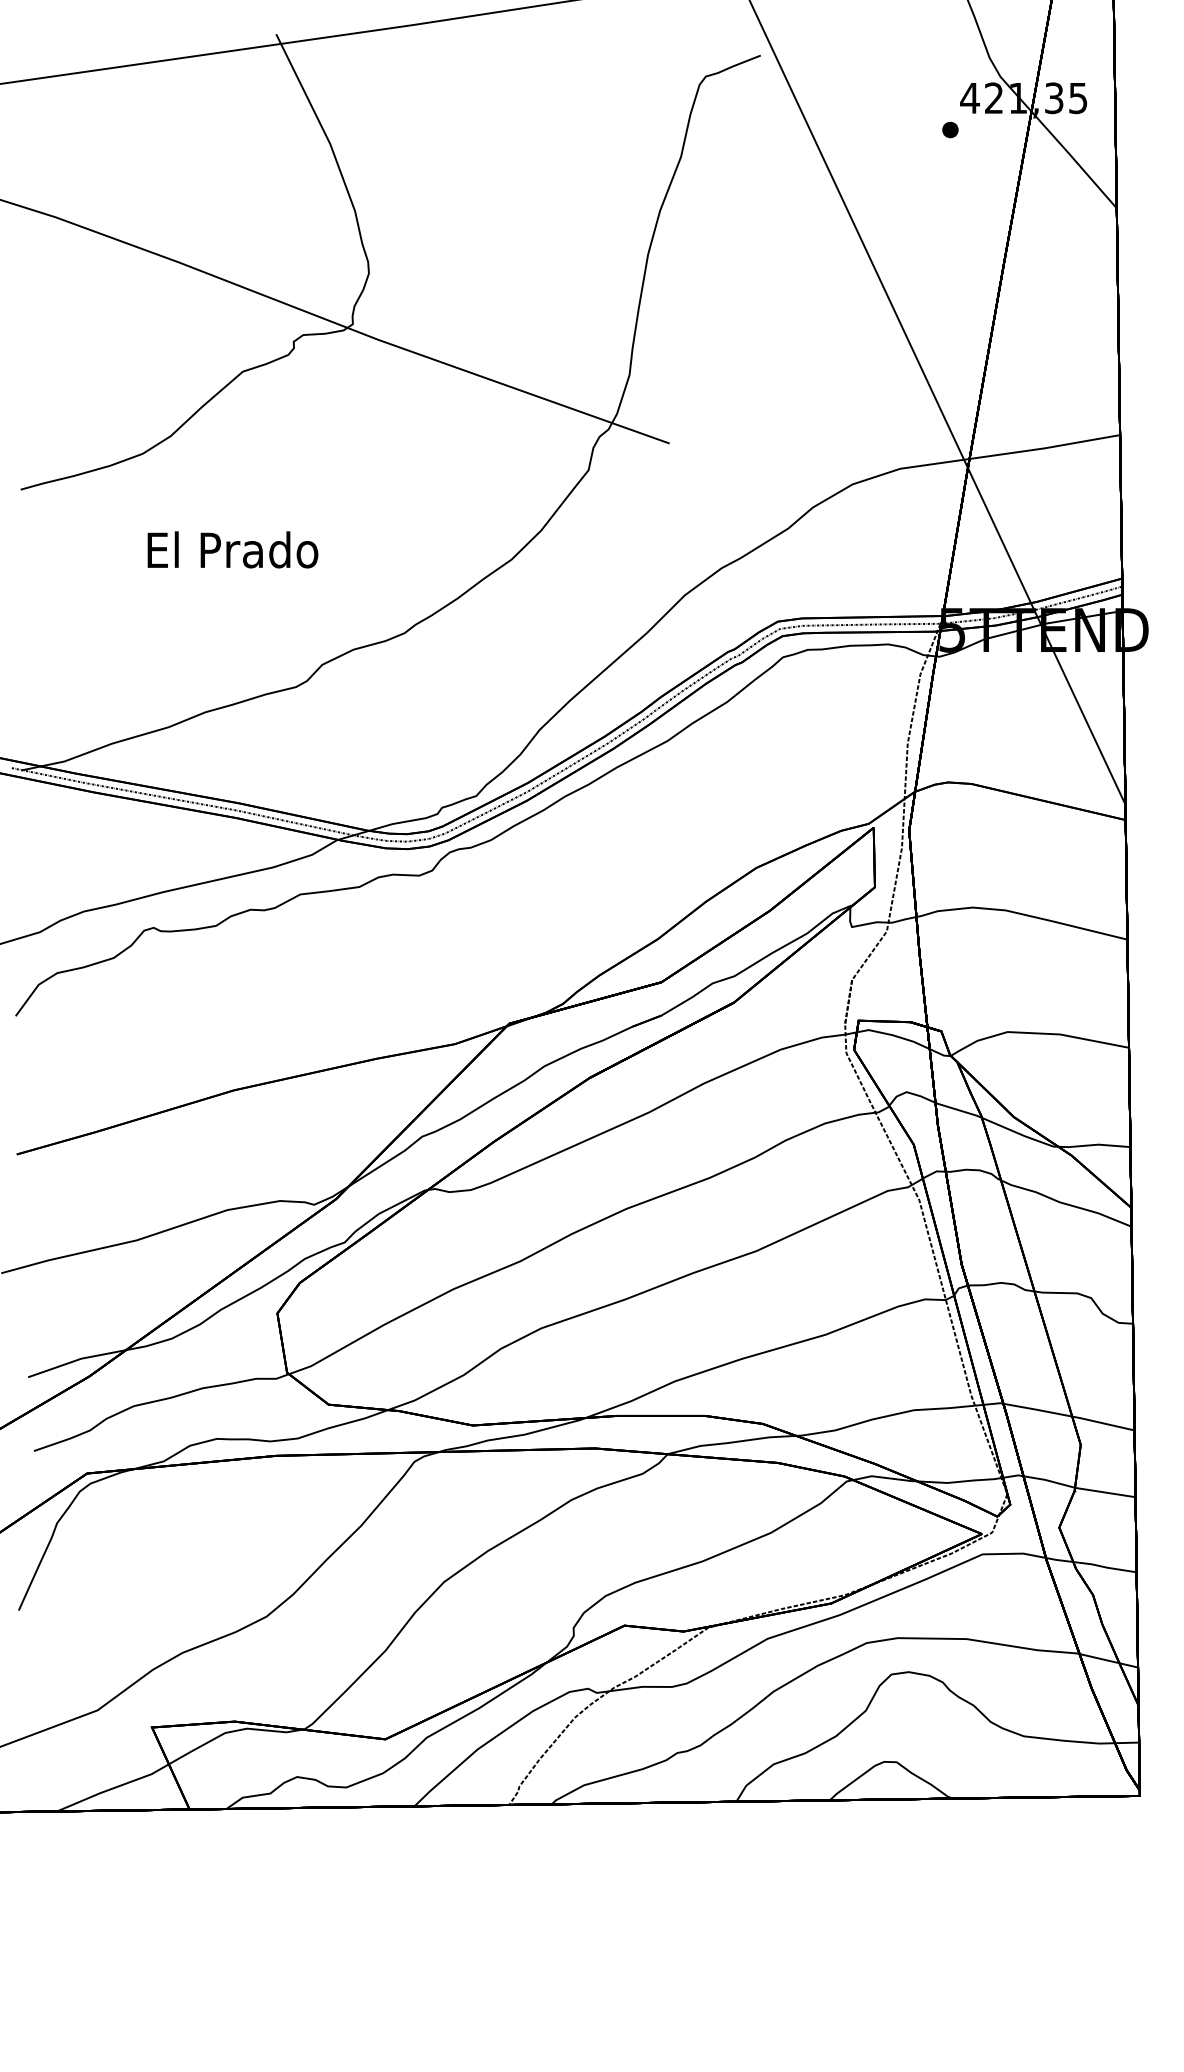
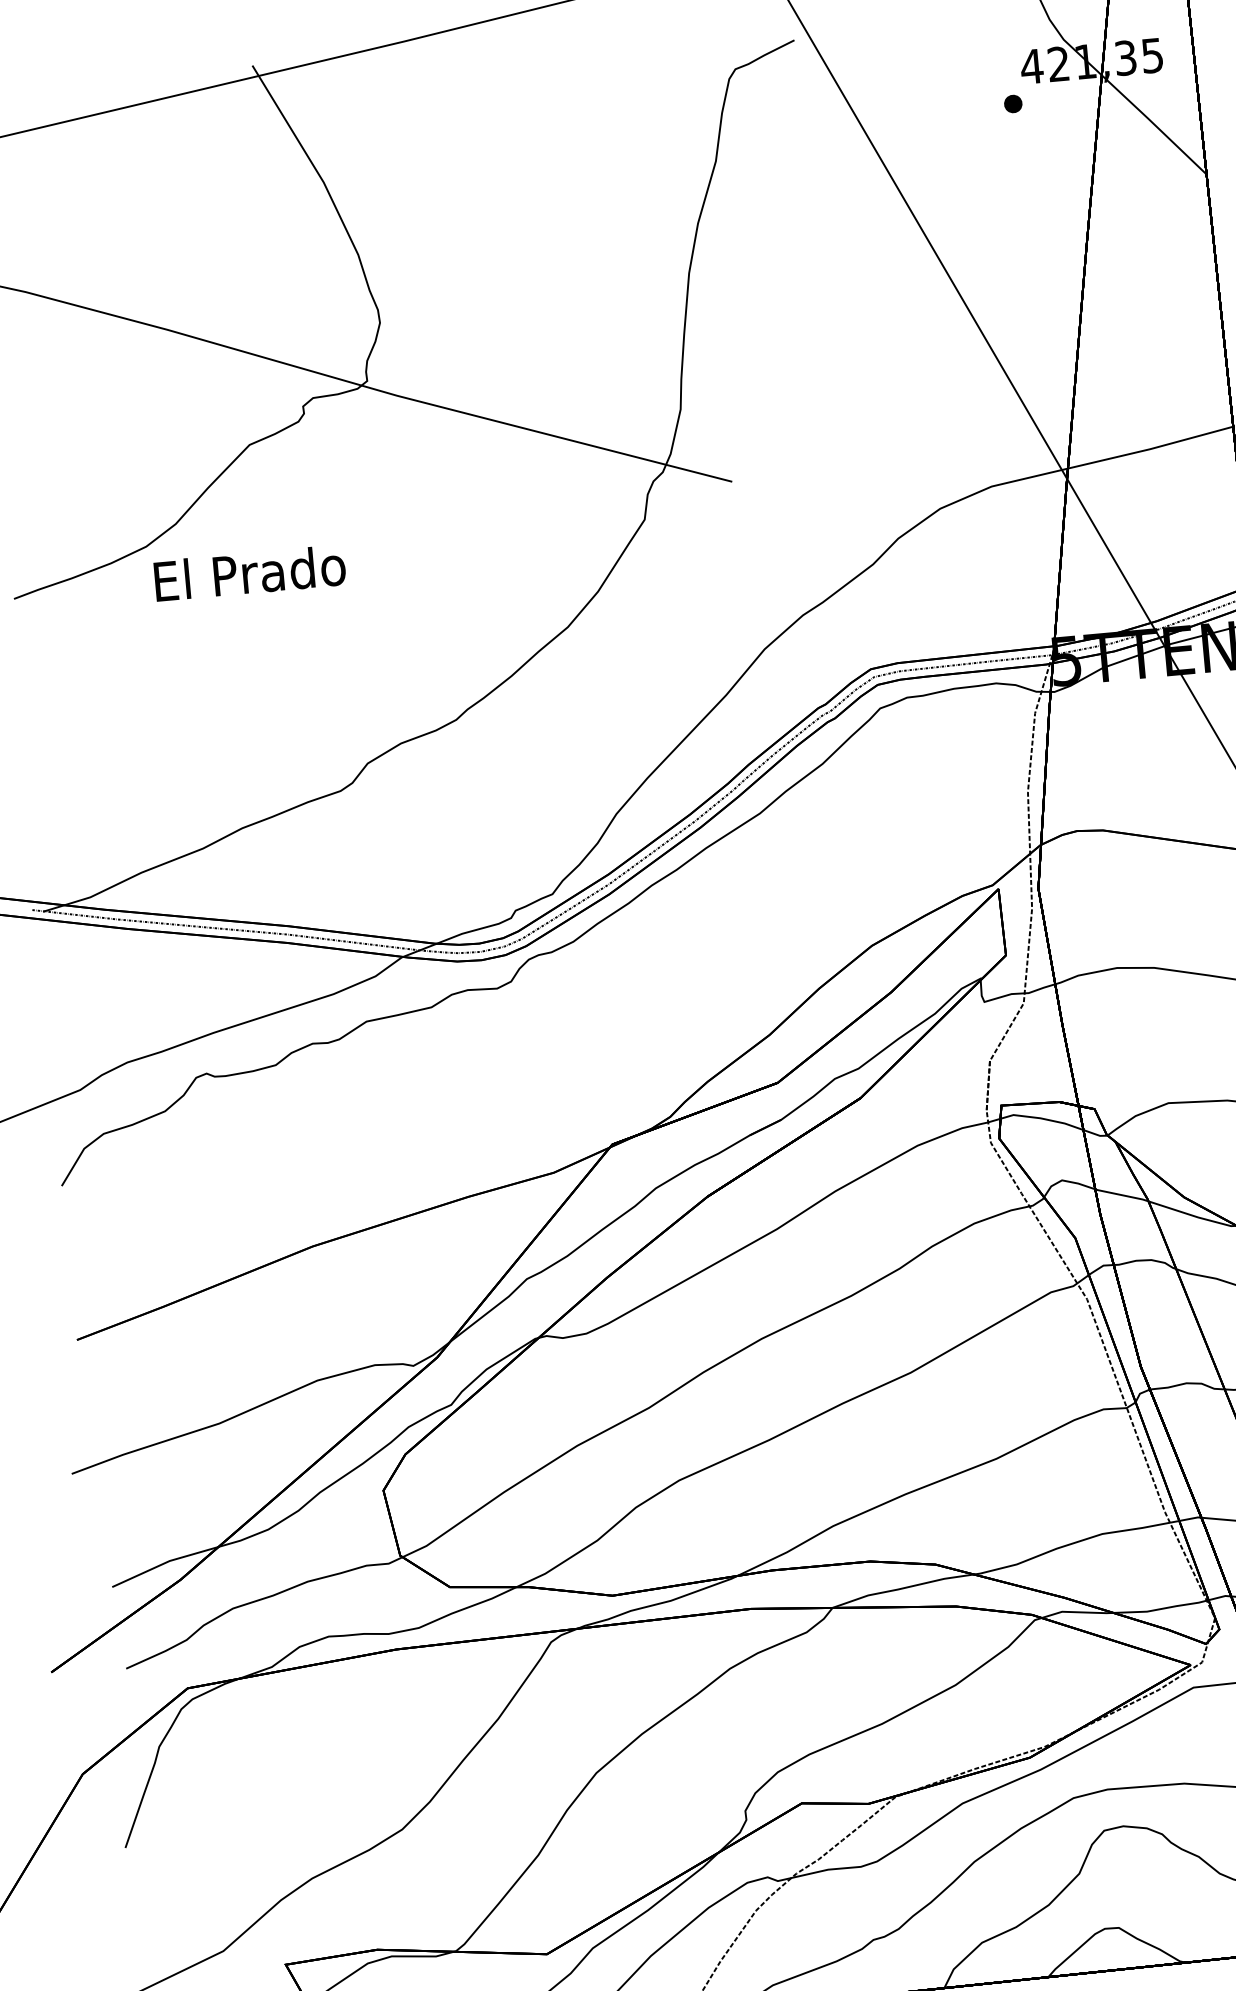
text: (232, 549) -> (249, 572), moved

